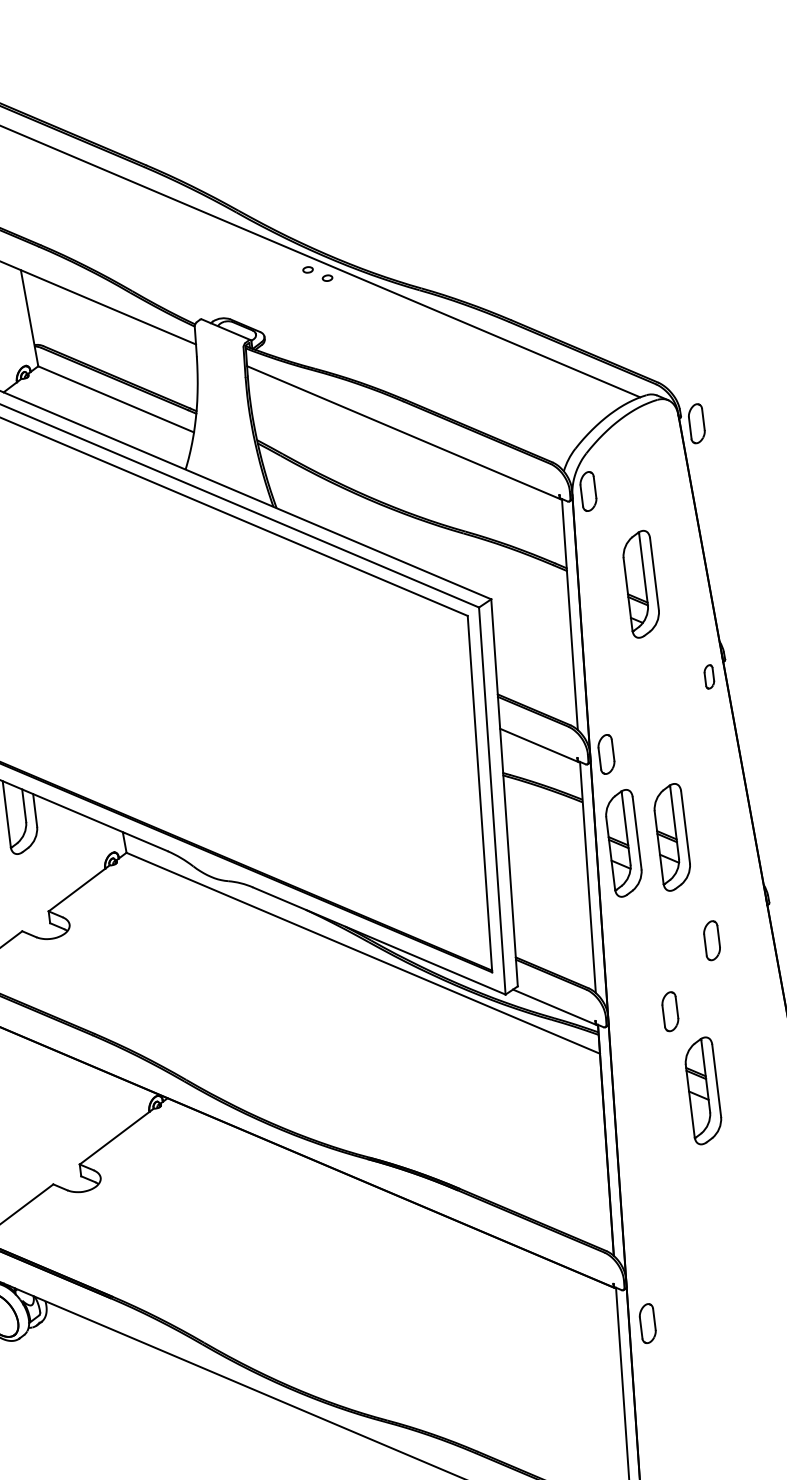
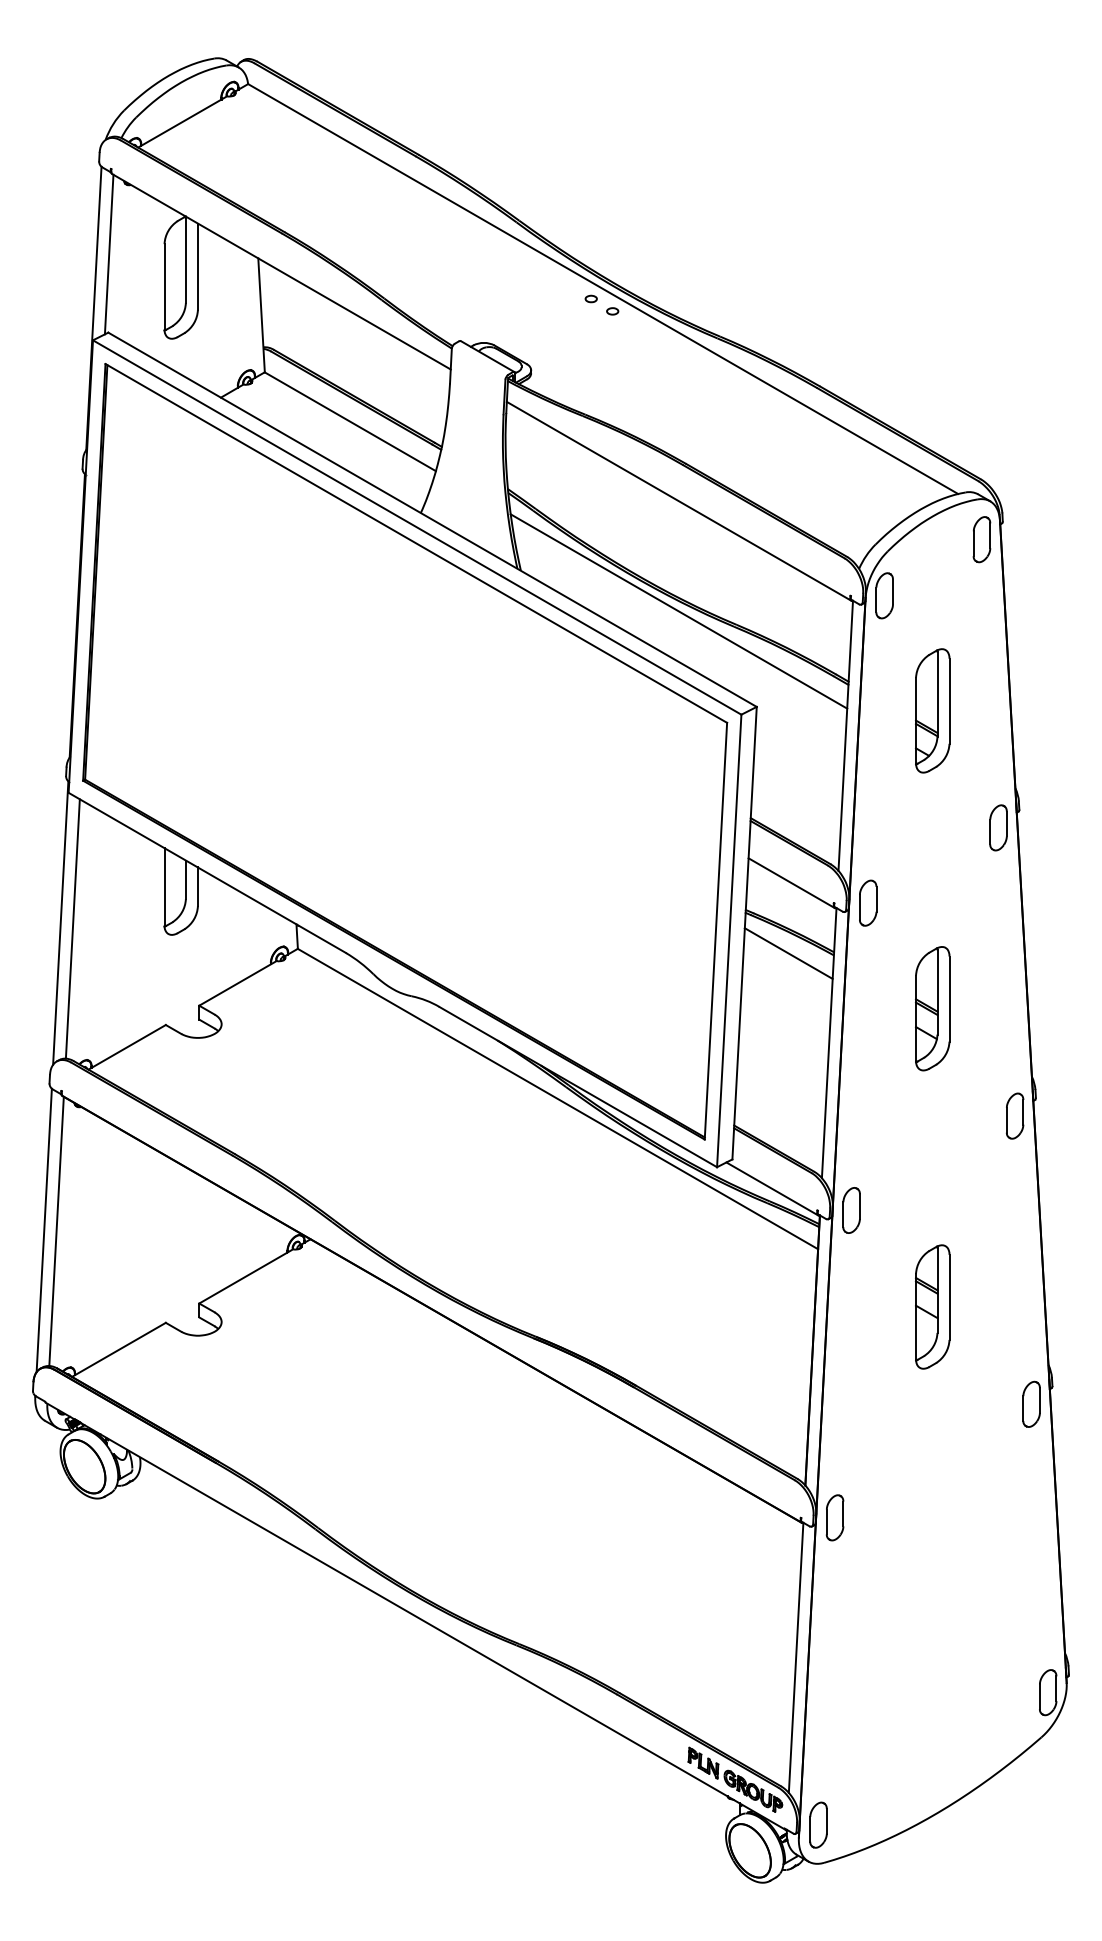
part: (696, 423) -> (981, 539), moved
line: (414, 526) -> (678, 611), added
part: (709, 676) -> (998, 827), size x1.67
line: (543, 805) -> (788, 953), added
part: (623, 843) -> (875, 1008), removed
part: (711, 940) -> (1014, 1115), moved
part: (670, 1011) -> (851, 1210), moved
part: (647, 1323) -> (834, 1517), moved

